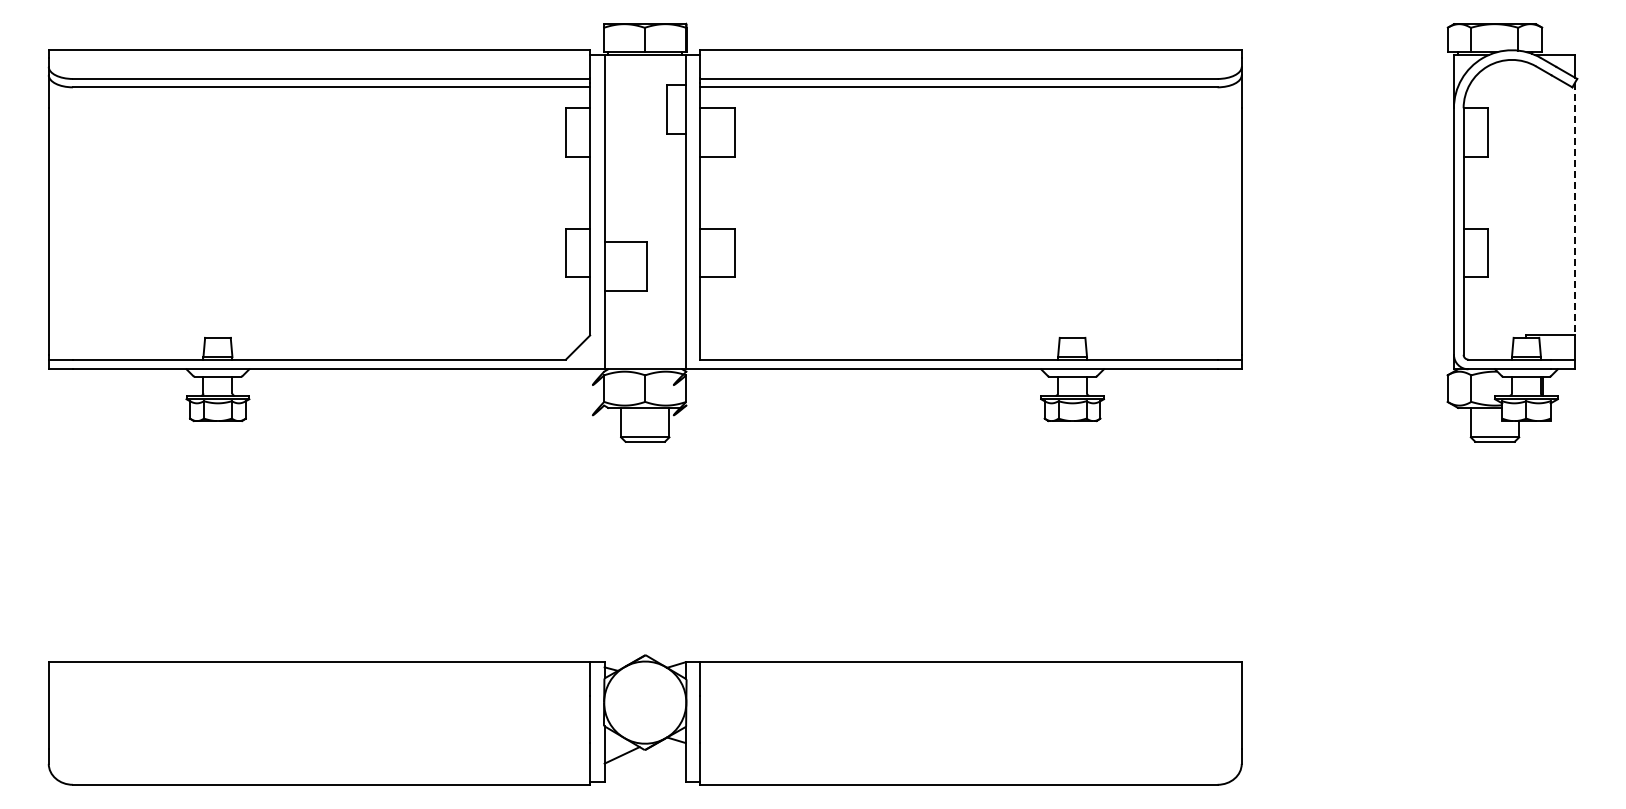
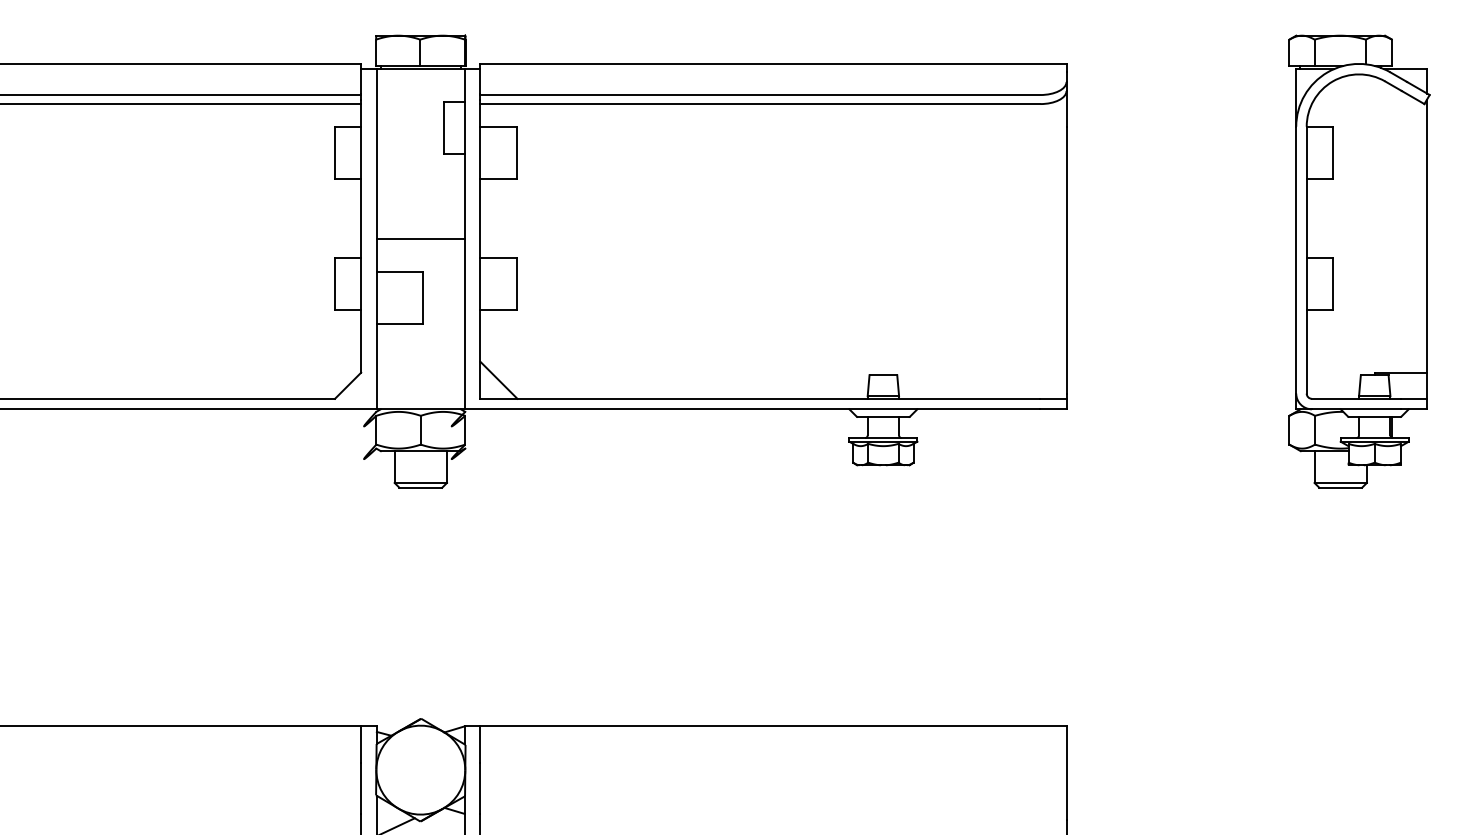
line: (1574, 209) -> (1426, 236), dashed -> solid
line: (644, 212) -> (420, 239), added
line: (717, 342) -> (499, 380), added

